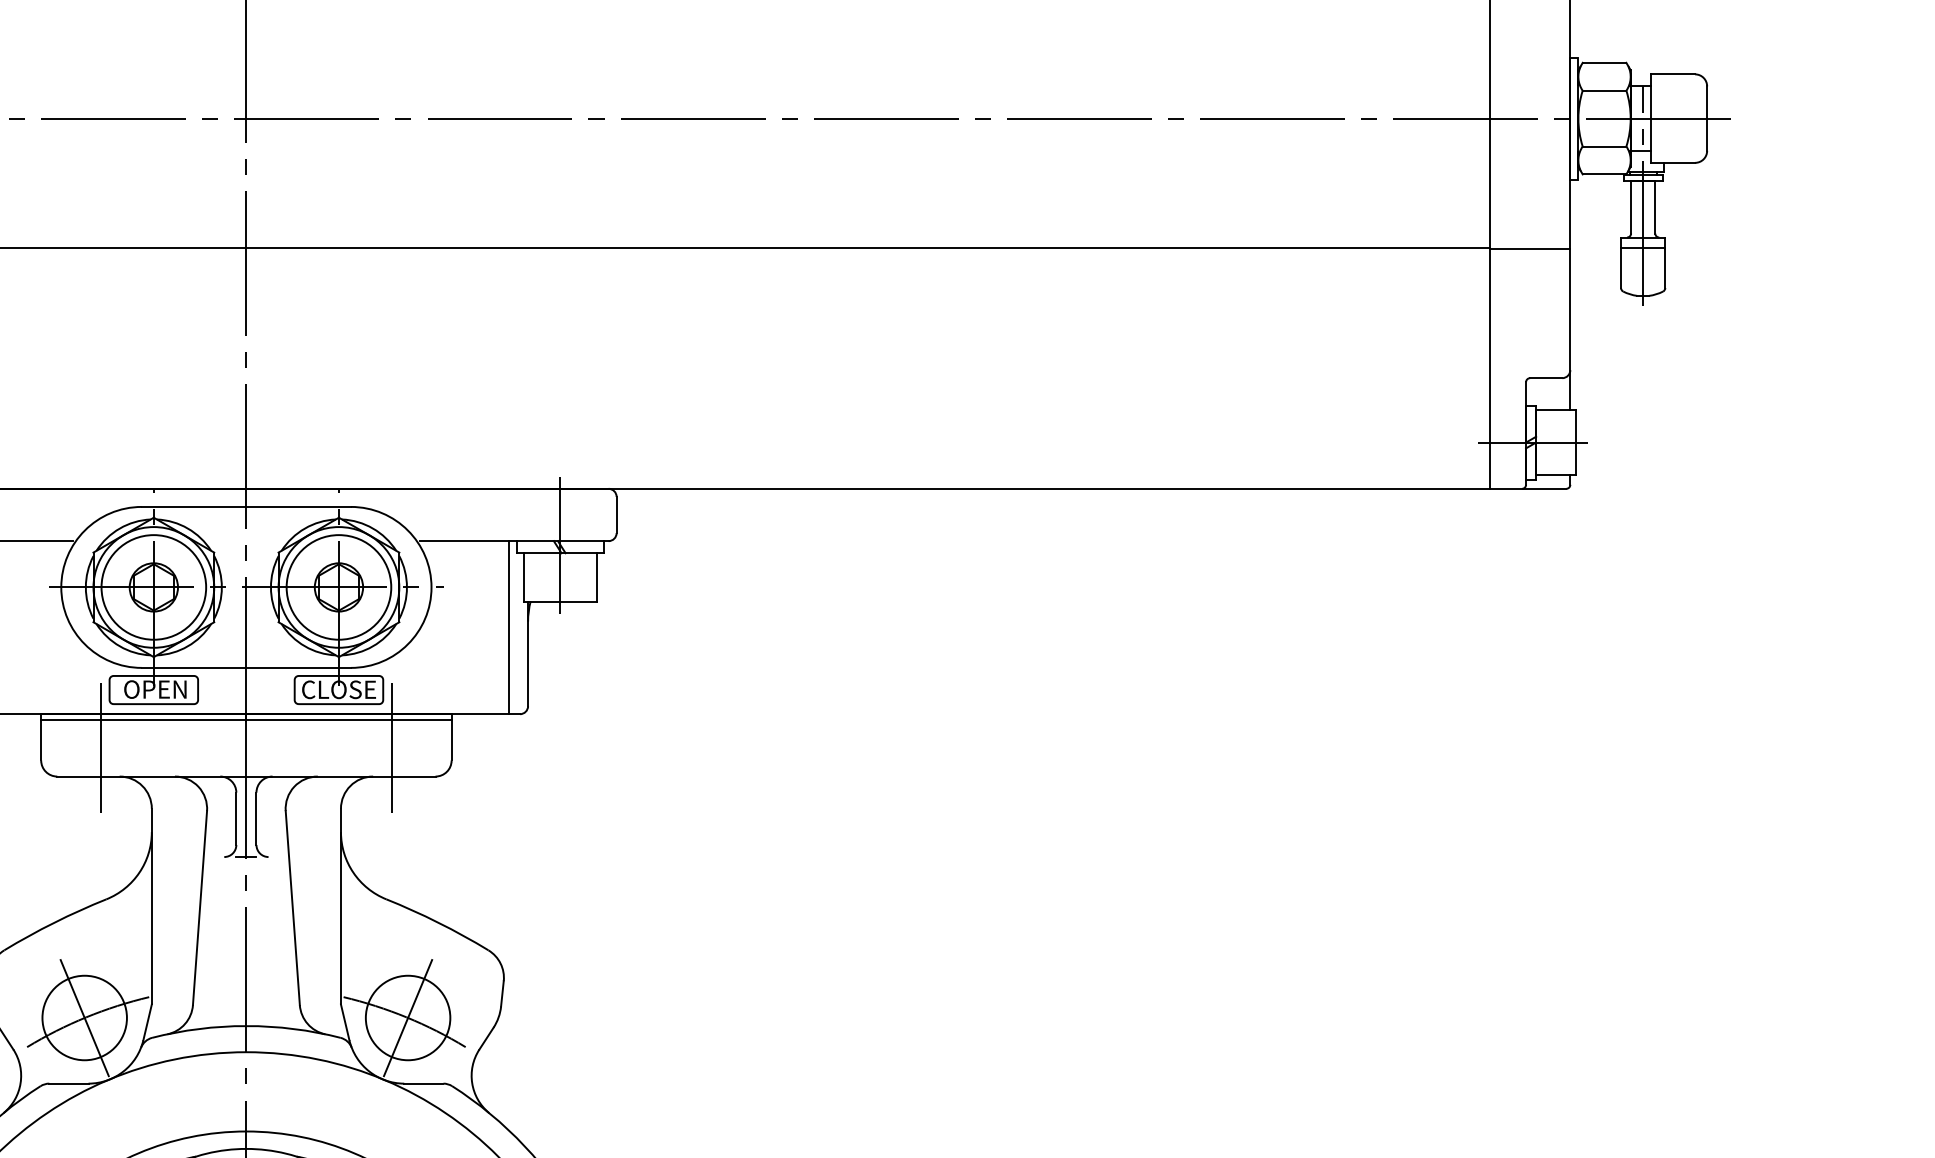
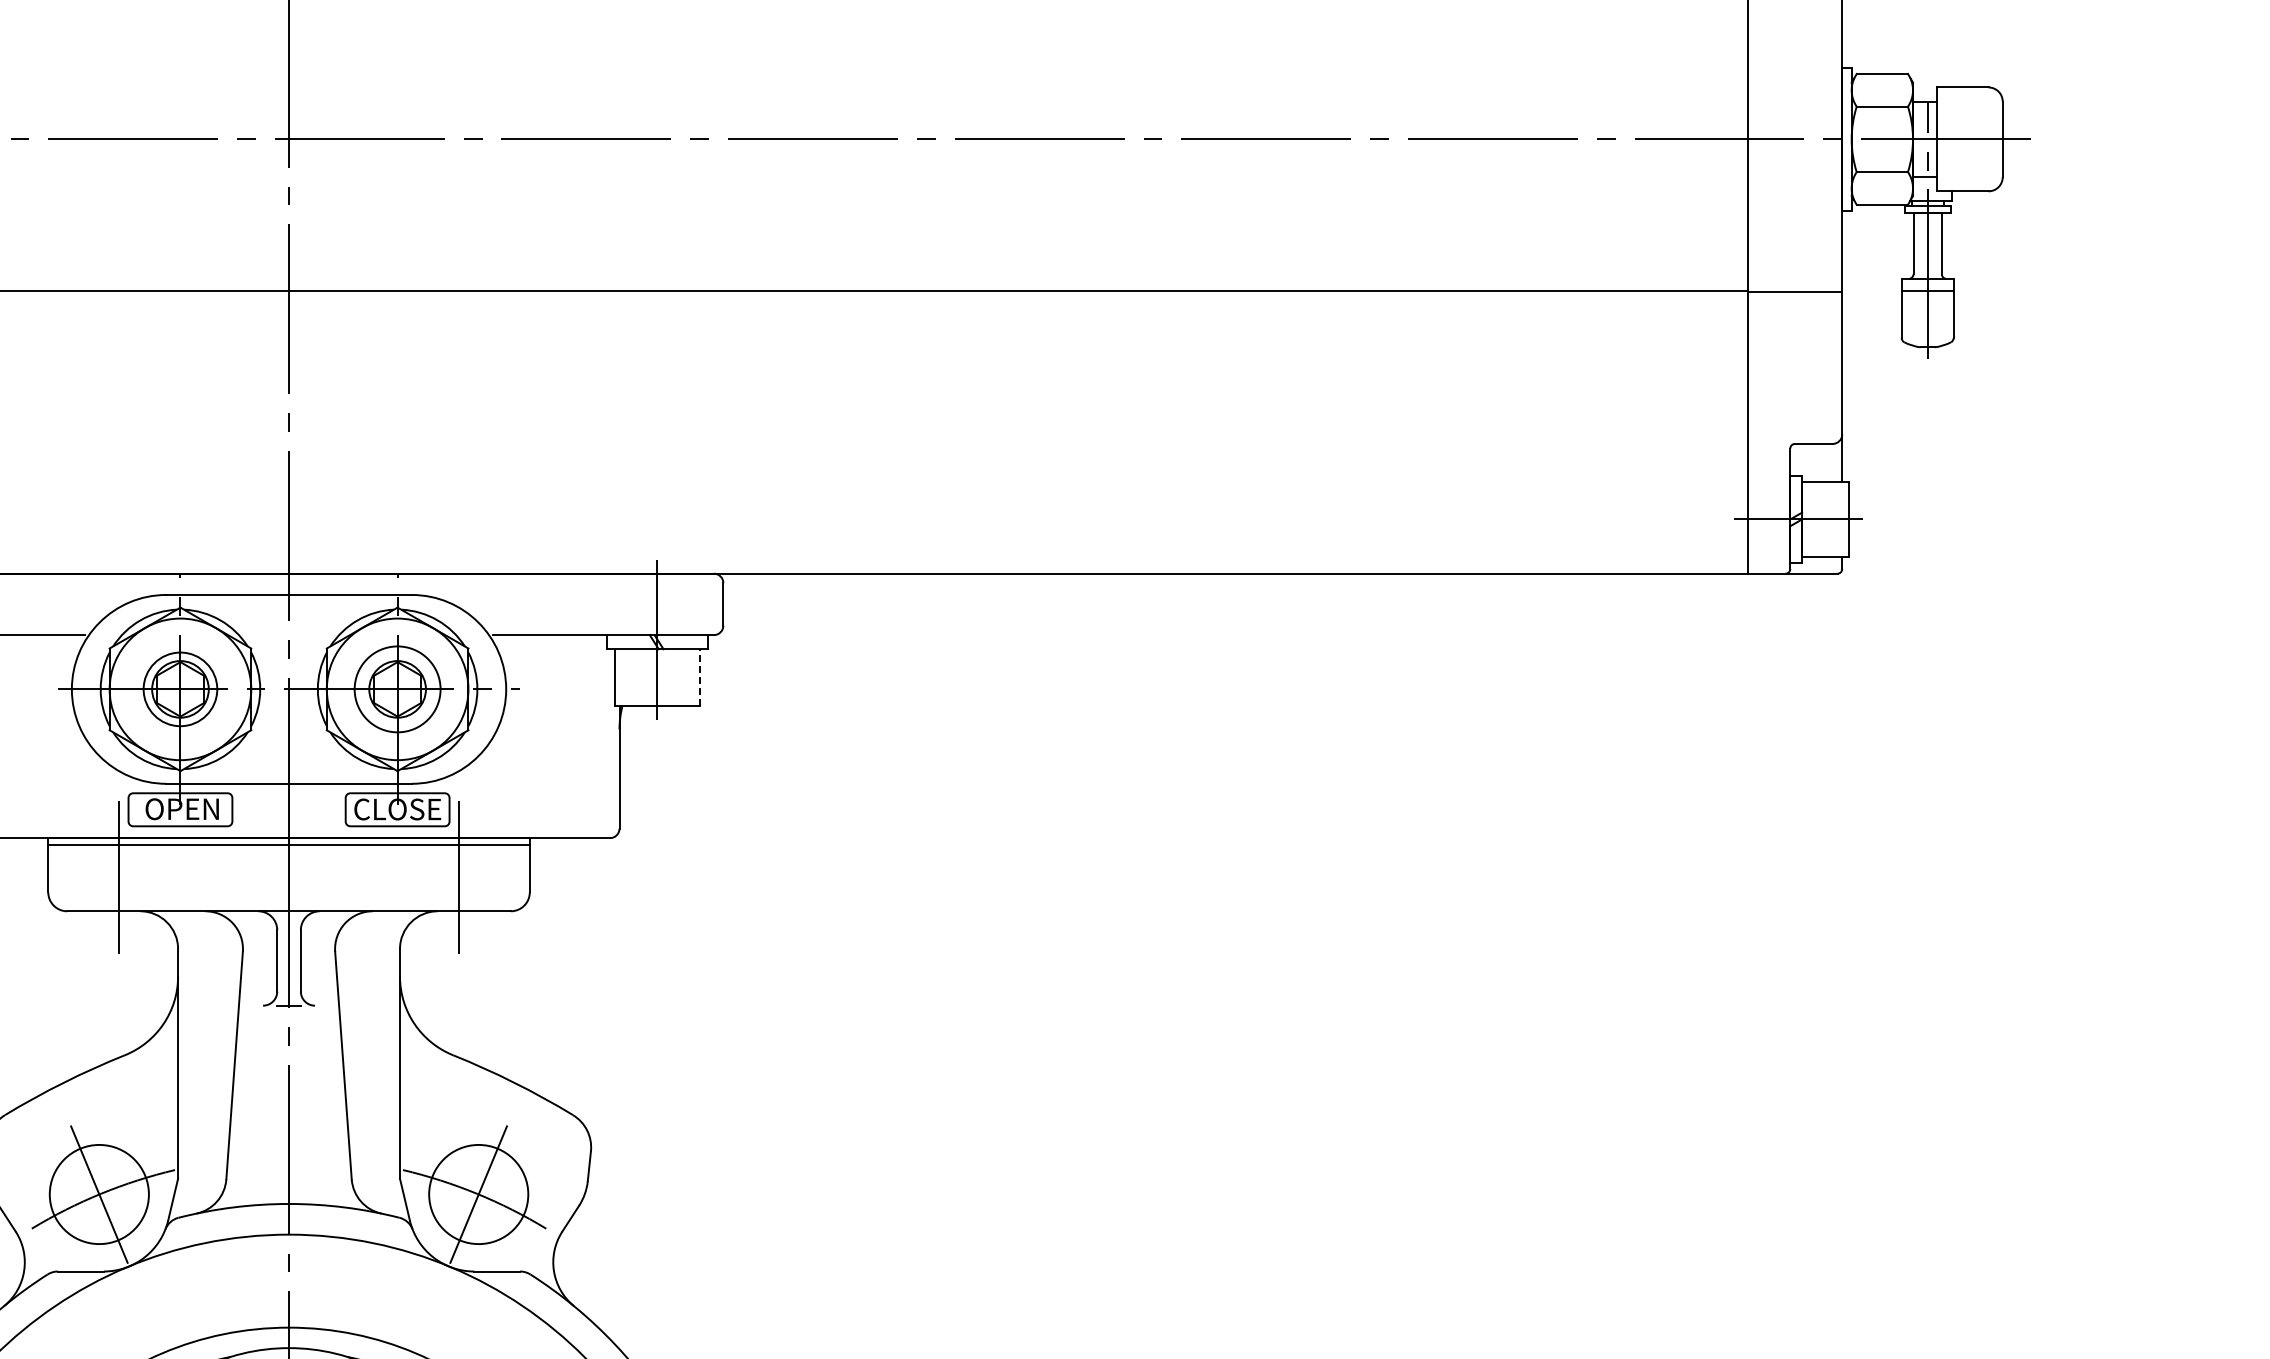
line: (596, 577) -> (699, 677), solid -> dashed
circle: (153, 587) -> (180, 689), size x0.6
circle: (338, 587) -> (397, 689), size x0.7
line: (508, 627) -> (596, 736), removed

